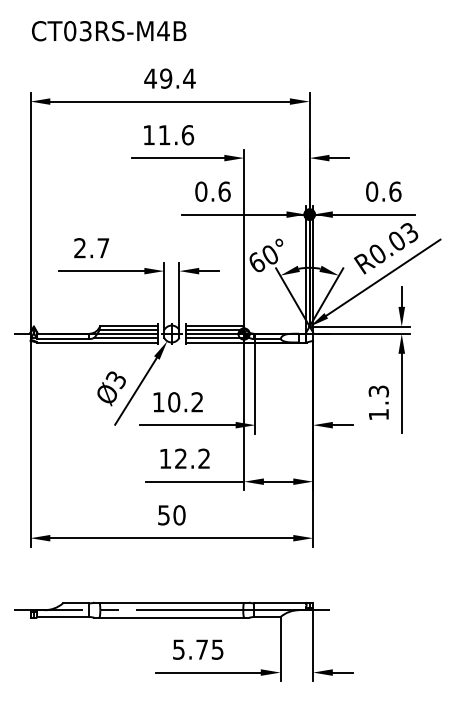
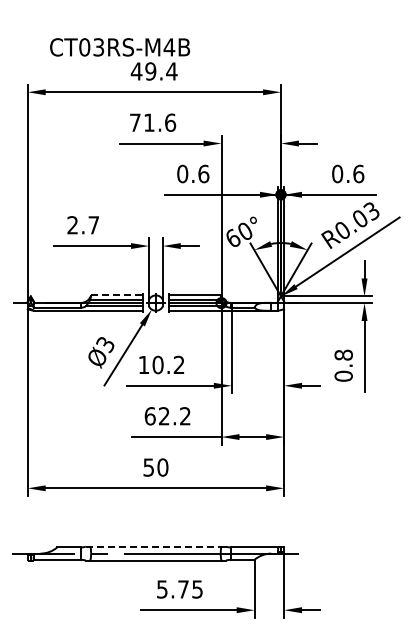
text: (109, 31) -> (120, 47), moved
text: (149, 134) -> (135, 122), 11.6 -> 71.6
line: (129, 325) -> (117, 295), solid -> dashed
text: (378, 402) -> (343, 365), 1.3 -> 0.8
text: (164, 459) -> (149, 416), 12.2 -> 62.2
line: (169, 602) -> (153, 546), solid -> dashed

